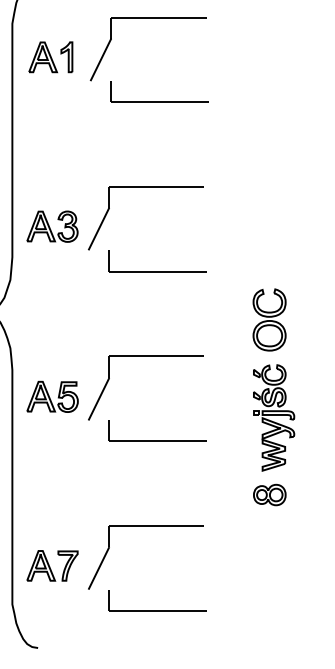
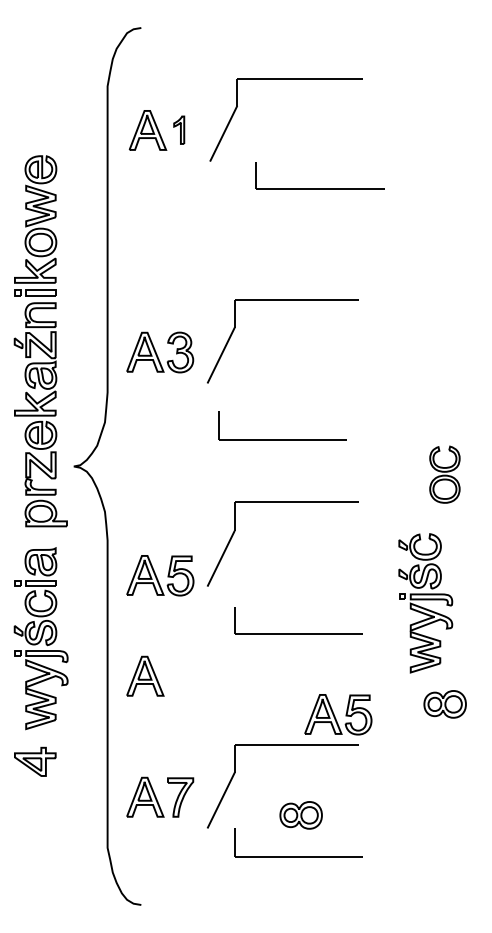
part: (67, 56) -> (179, 129), size x0.7
part: (159, 101) -> (319, 188), moved
part: (157, 271) -> (282, 439), moved
part: (269, 319) -> (444, 474), size x0.7
part: (145, 356) -> (282, 502), moved
part: (273, 418) -> (425, 603), moved
part: (41, 473) -> (145, 675), added
part: (188, 502) -> (338, 714), added
part: (159, 579) -> (300, 815), added

